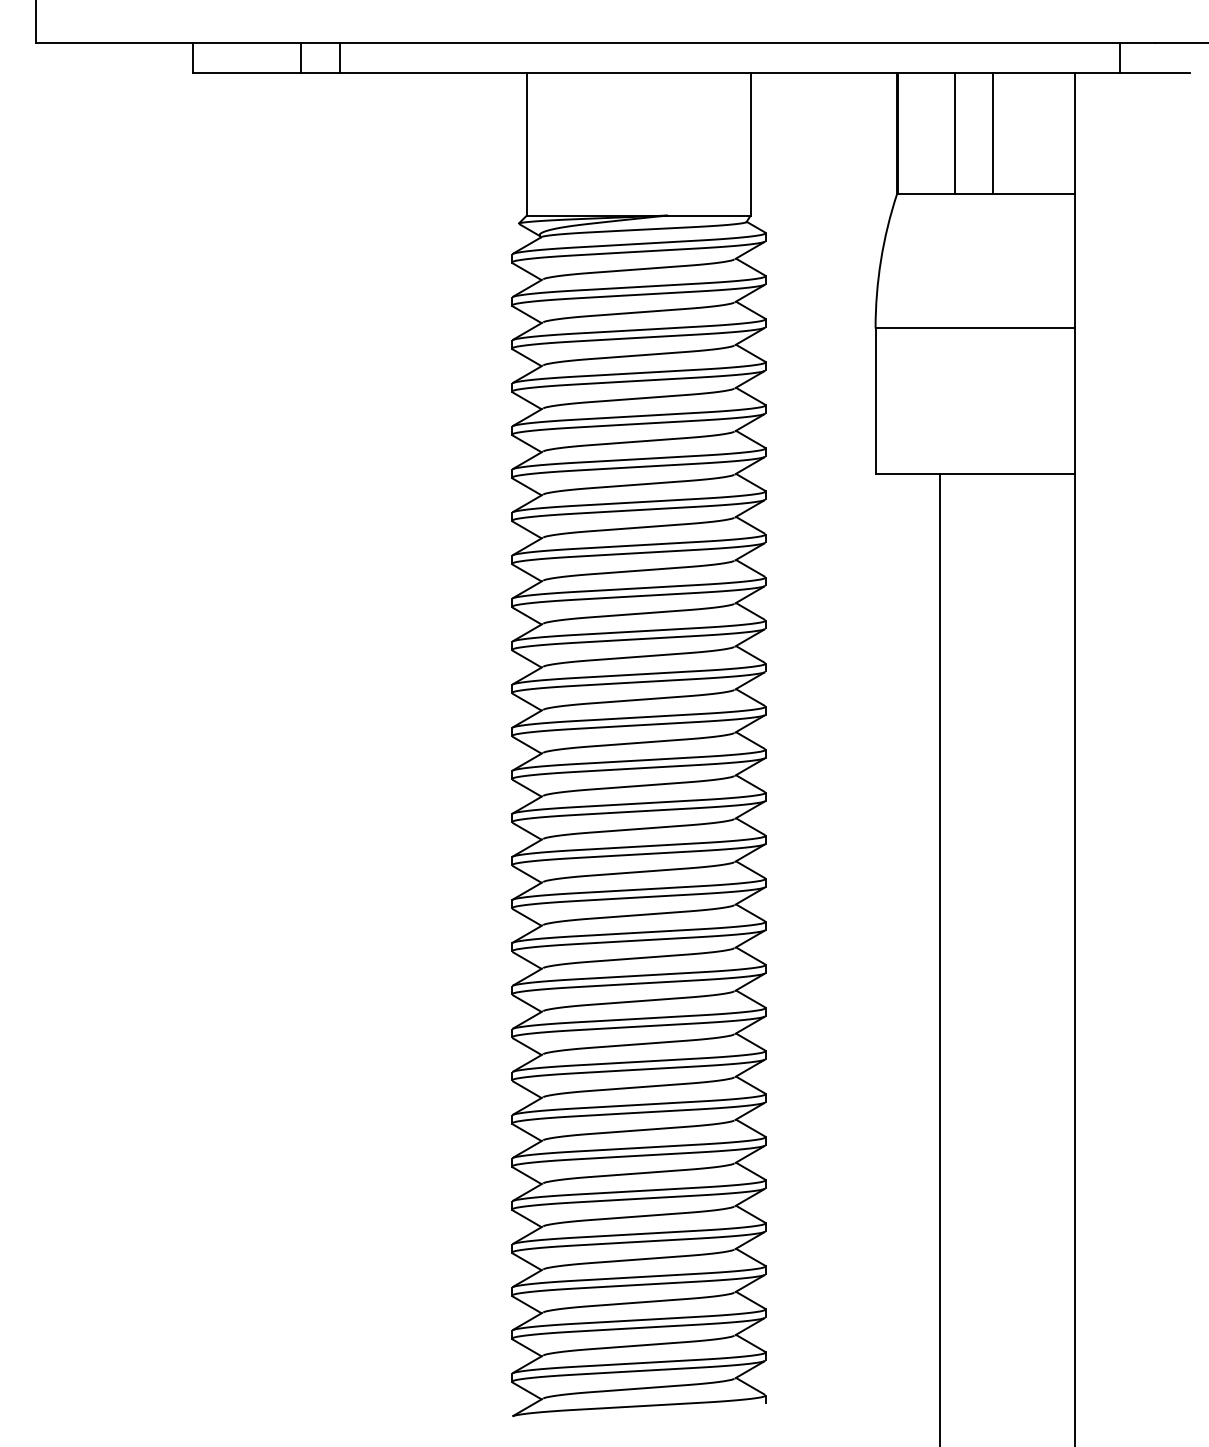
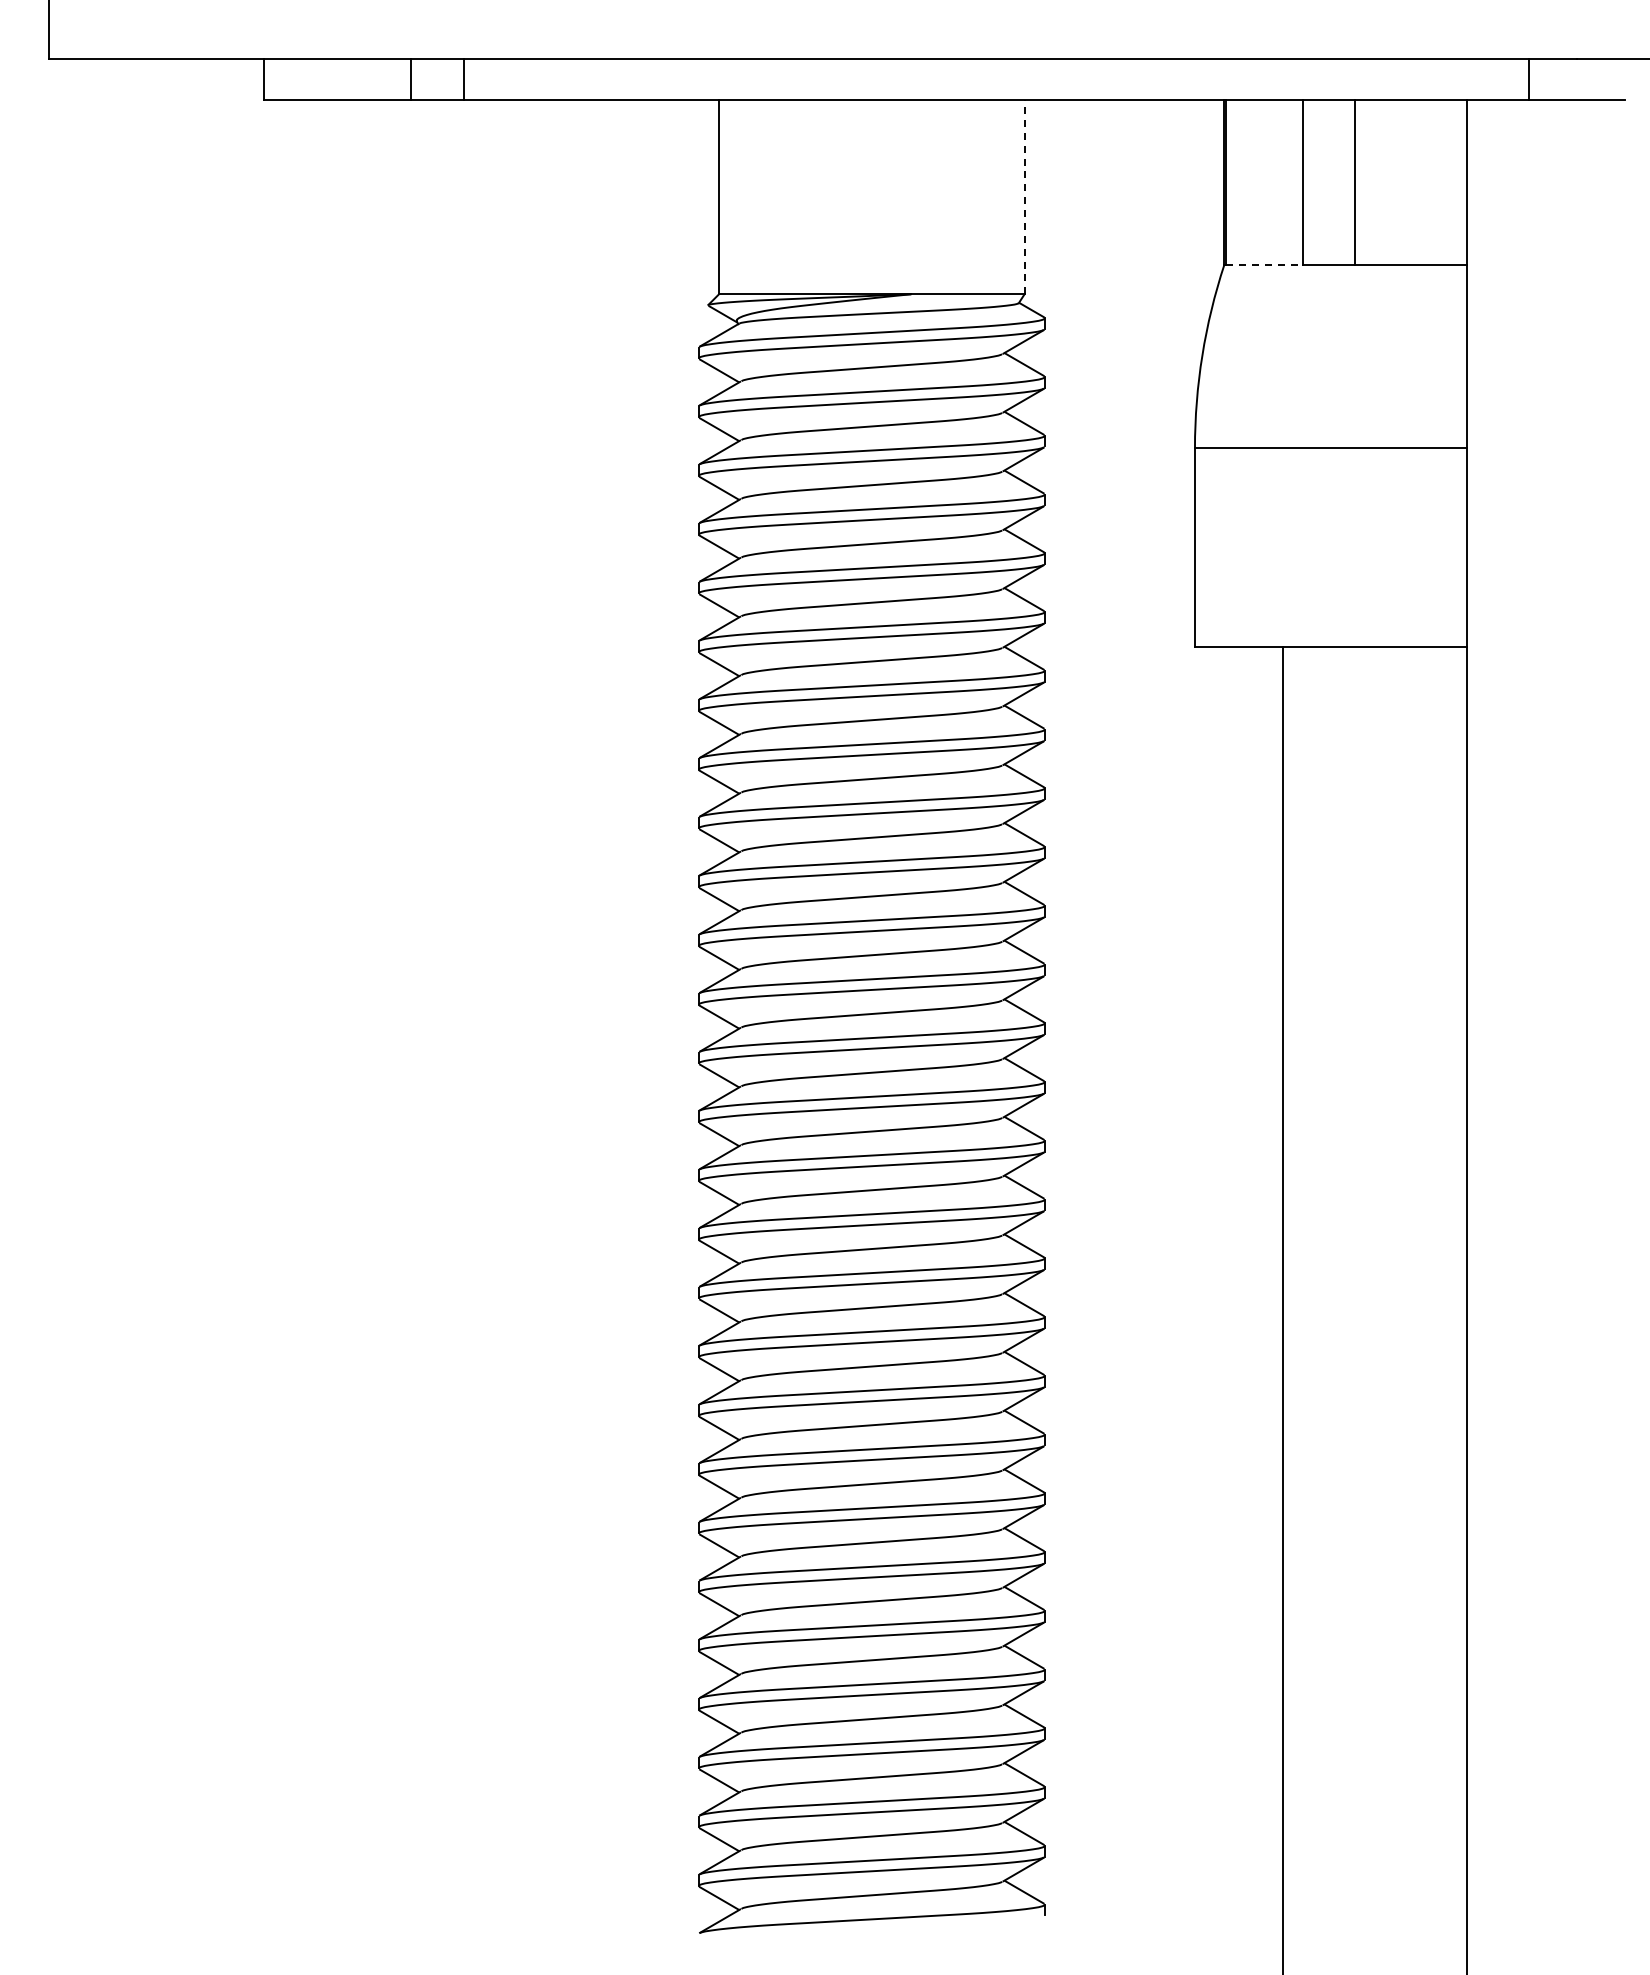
line: (750, 144) -> (1024, 197), solid -> dashed
line: (926, 193) -> (1264, 264), solid -> dashed

